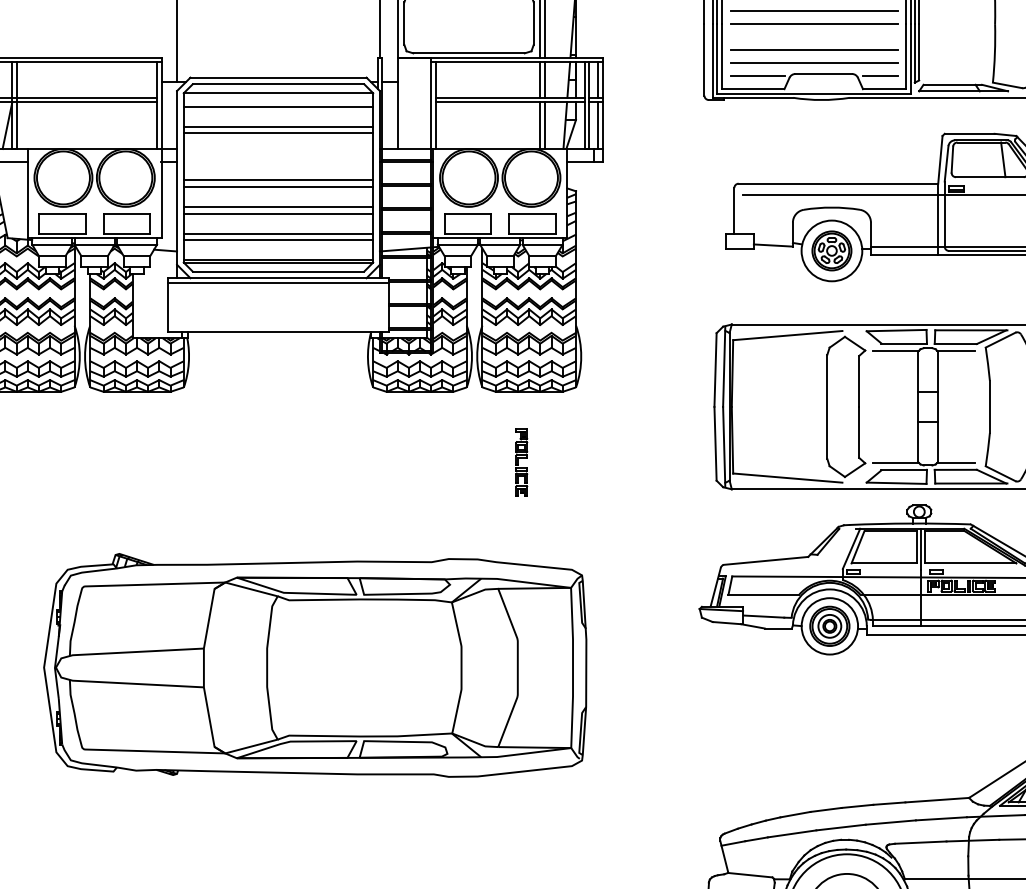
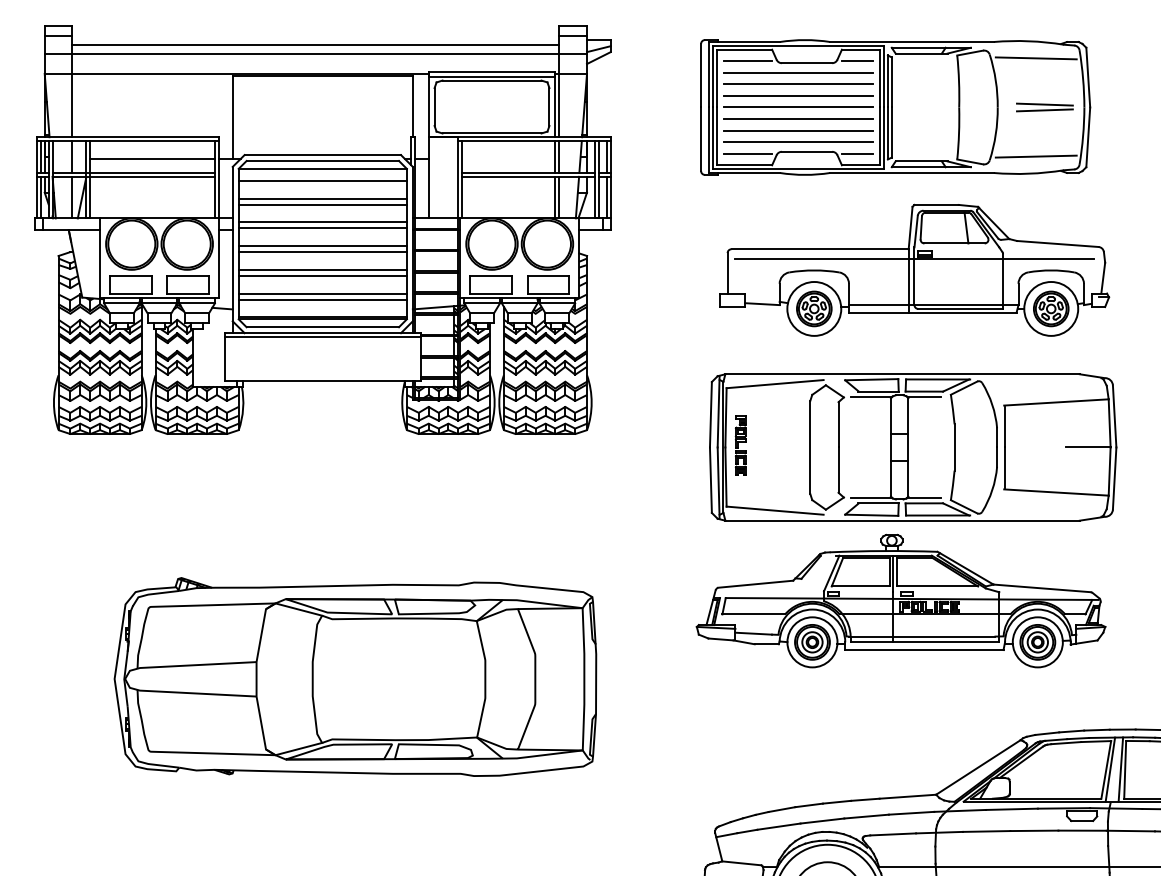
line: (814, 37) -> (798, 119), added
line: (86, 82) -> (152, 159), added
line: (278, 153) -> (322, 222), added
line: (278, 160) -> (322, 228), added
part: (521, 462) -> (740, 445), moved

